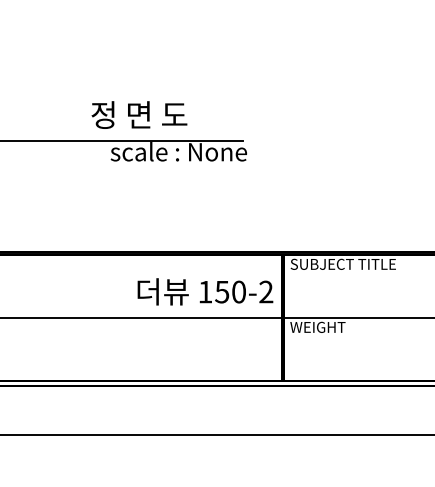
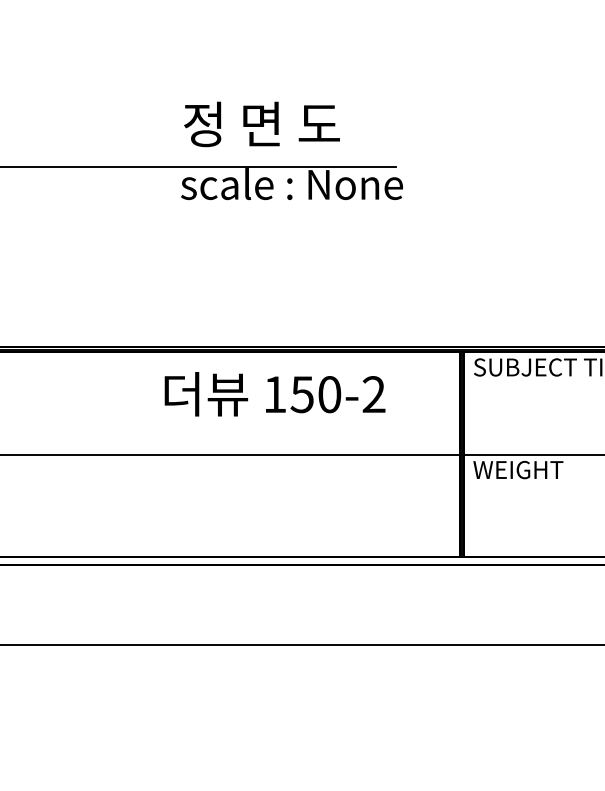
text: (139, 114) -> (262, 123), moved
text: (205, 291) -> (275, 393), moved

